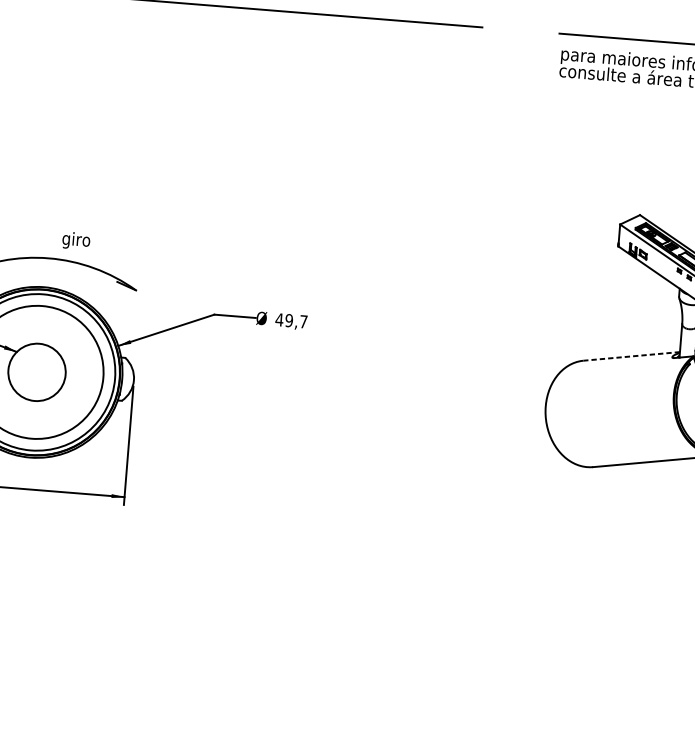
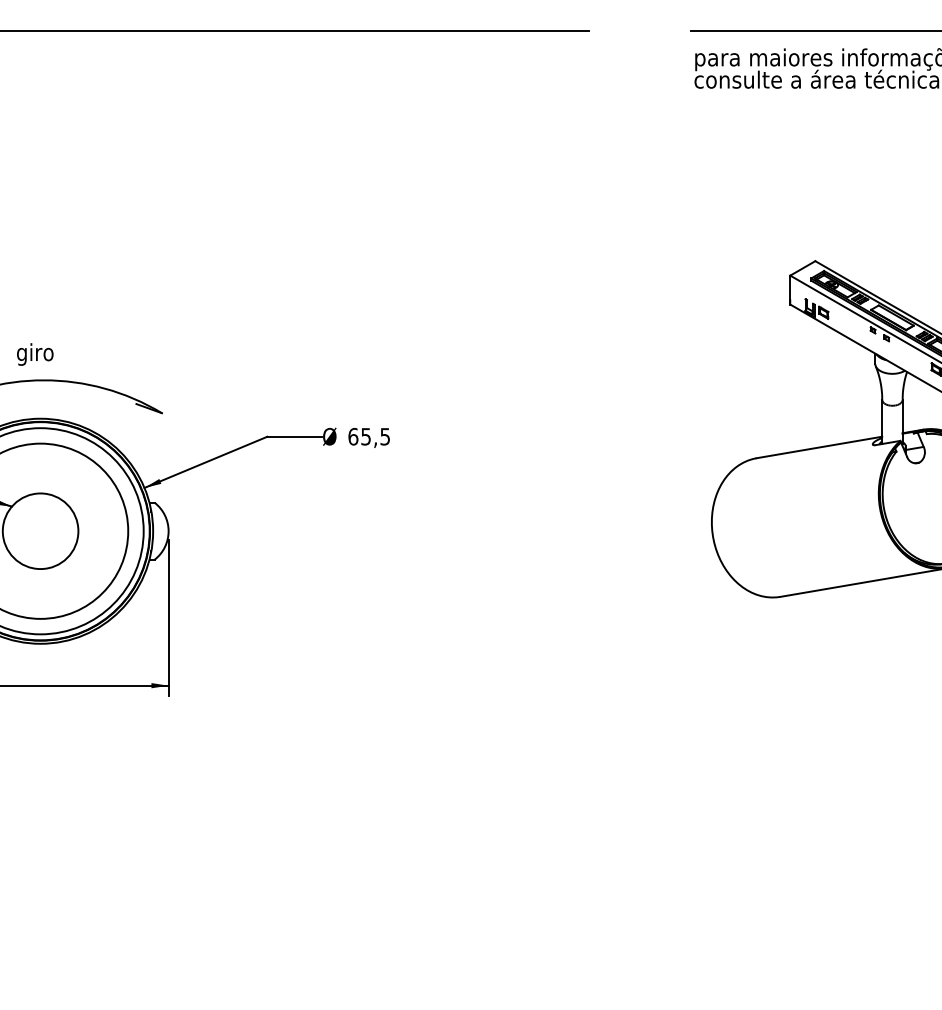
text: (76, 240) -> (35, 354), moved
text: (291, 320) -> (368, 436), 49,7 -> 65,5
line: (631, 356) -> (819, 447), dashed -> solid

